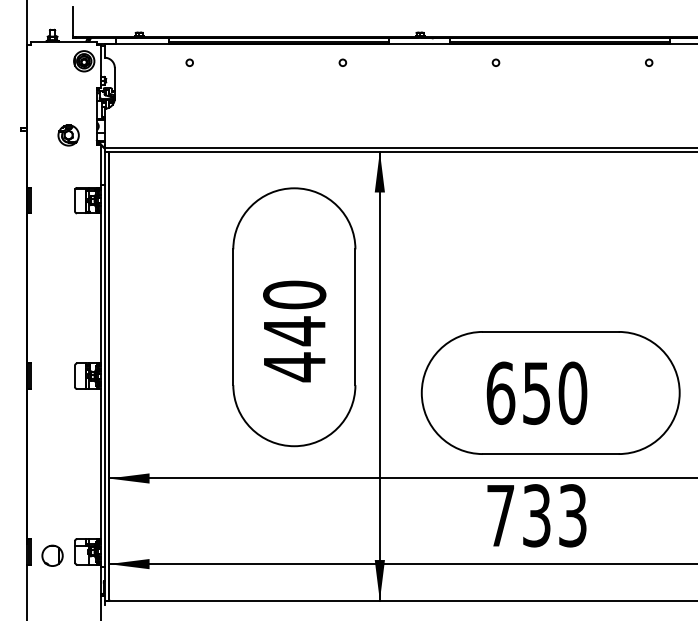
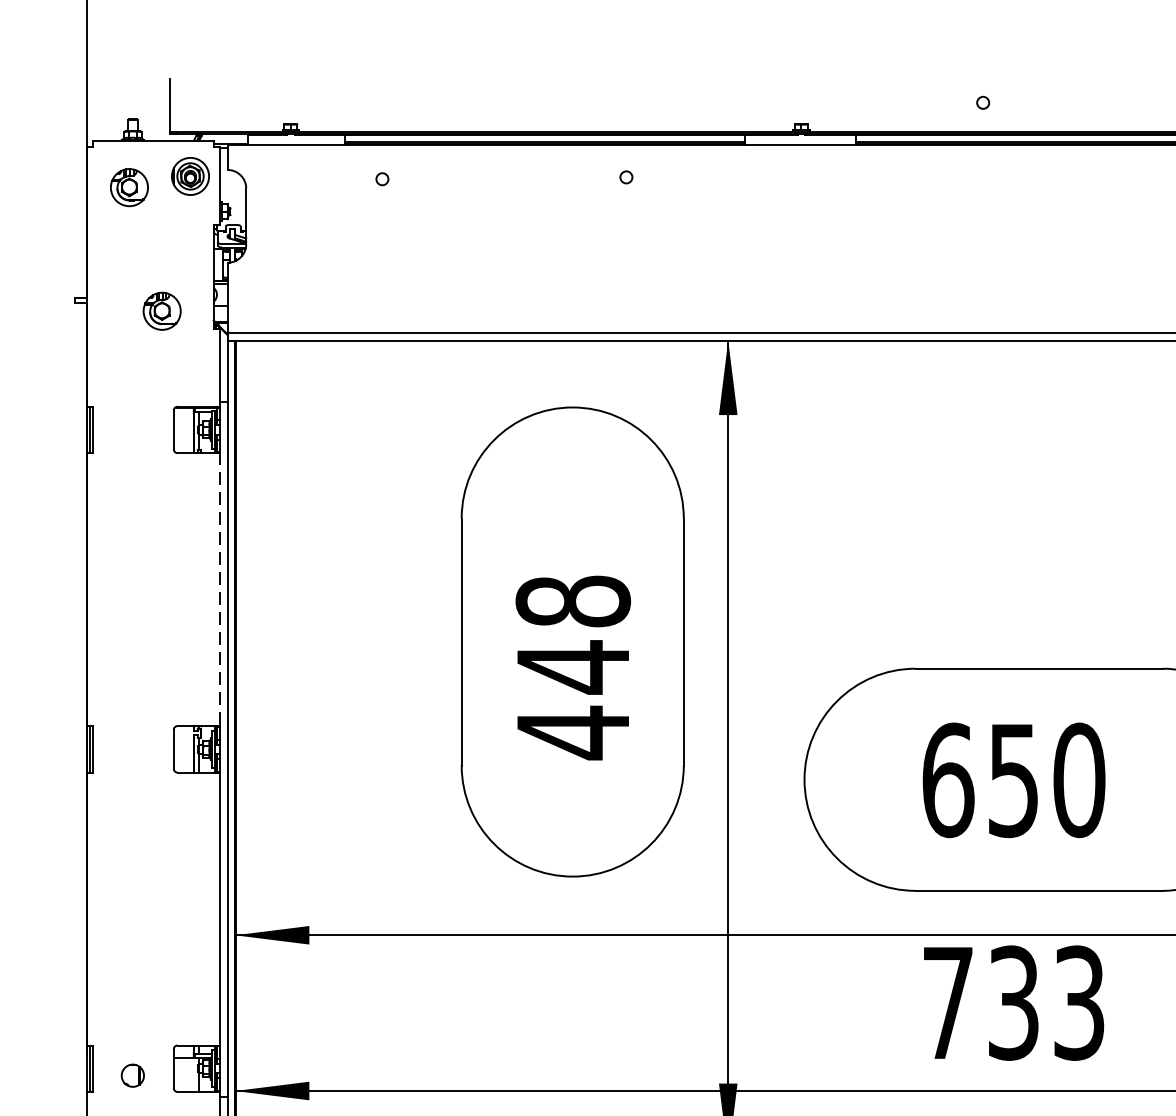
circle: (342, 62) -> (625, 176), moved
circle: (495, 62) -> (982, 102), moved
part: (50, 67) -> (129, 187), added
line: (100, 288) -> (220, 589), solid -> dashed
text: (294, 294) -> (572, 600), 440 -> 448
part: (52, 555) -> (132, 1075), size x0.6

